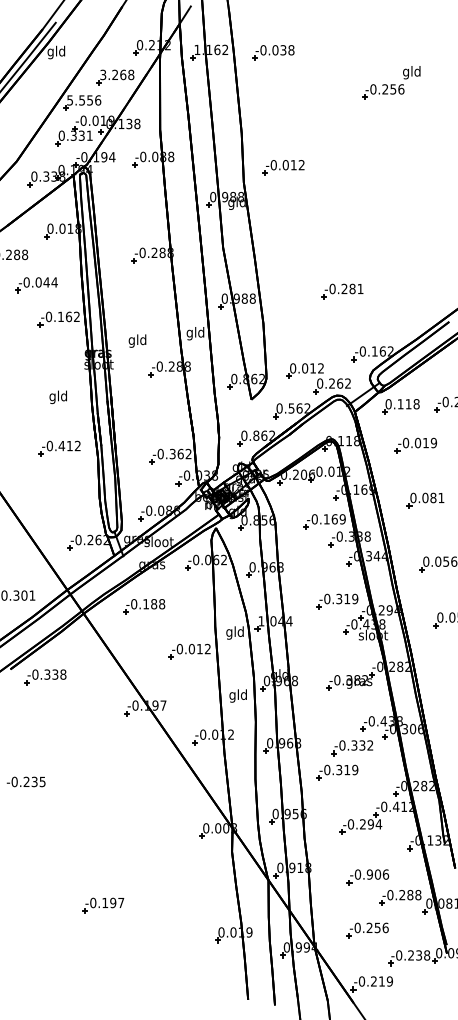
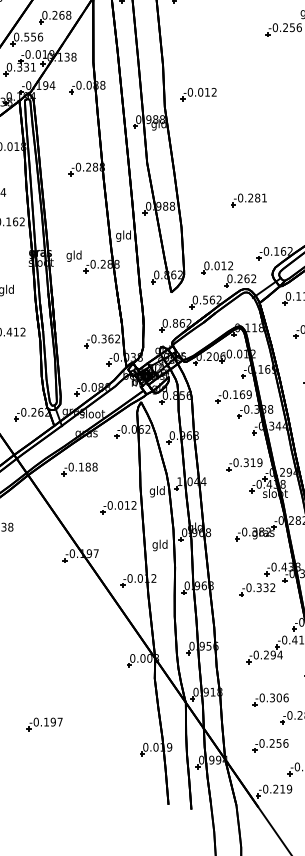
text: (103, 74) -> (45, 14), 3.268 -> 0.268
text: (70, 100) -> (16, 37), 5.556 -> 0.556
text: (137, 340) -> (74, 255), moved
part: (337, 772) -> (244, 610), removed
text: (369, 874) -> (272, 697), -0.906 -> -0.306

